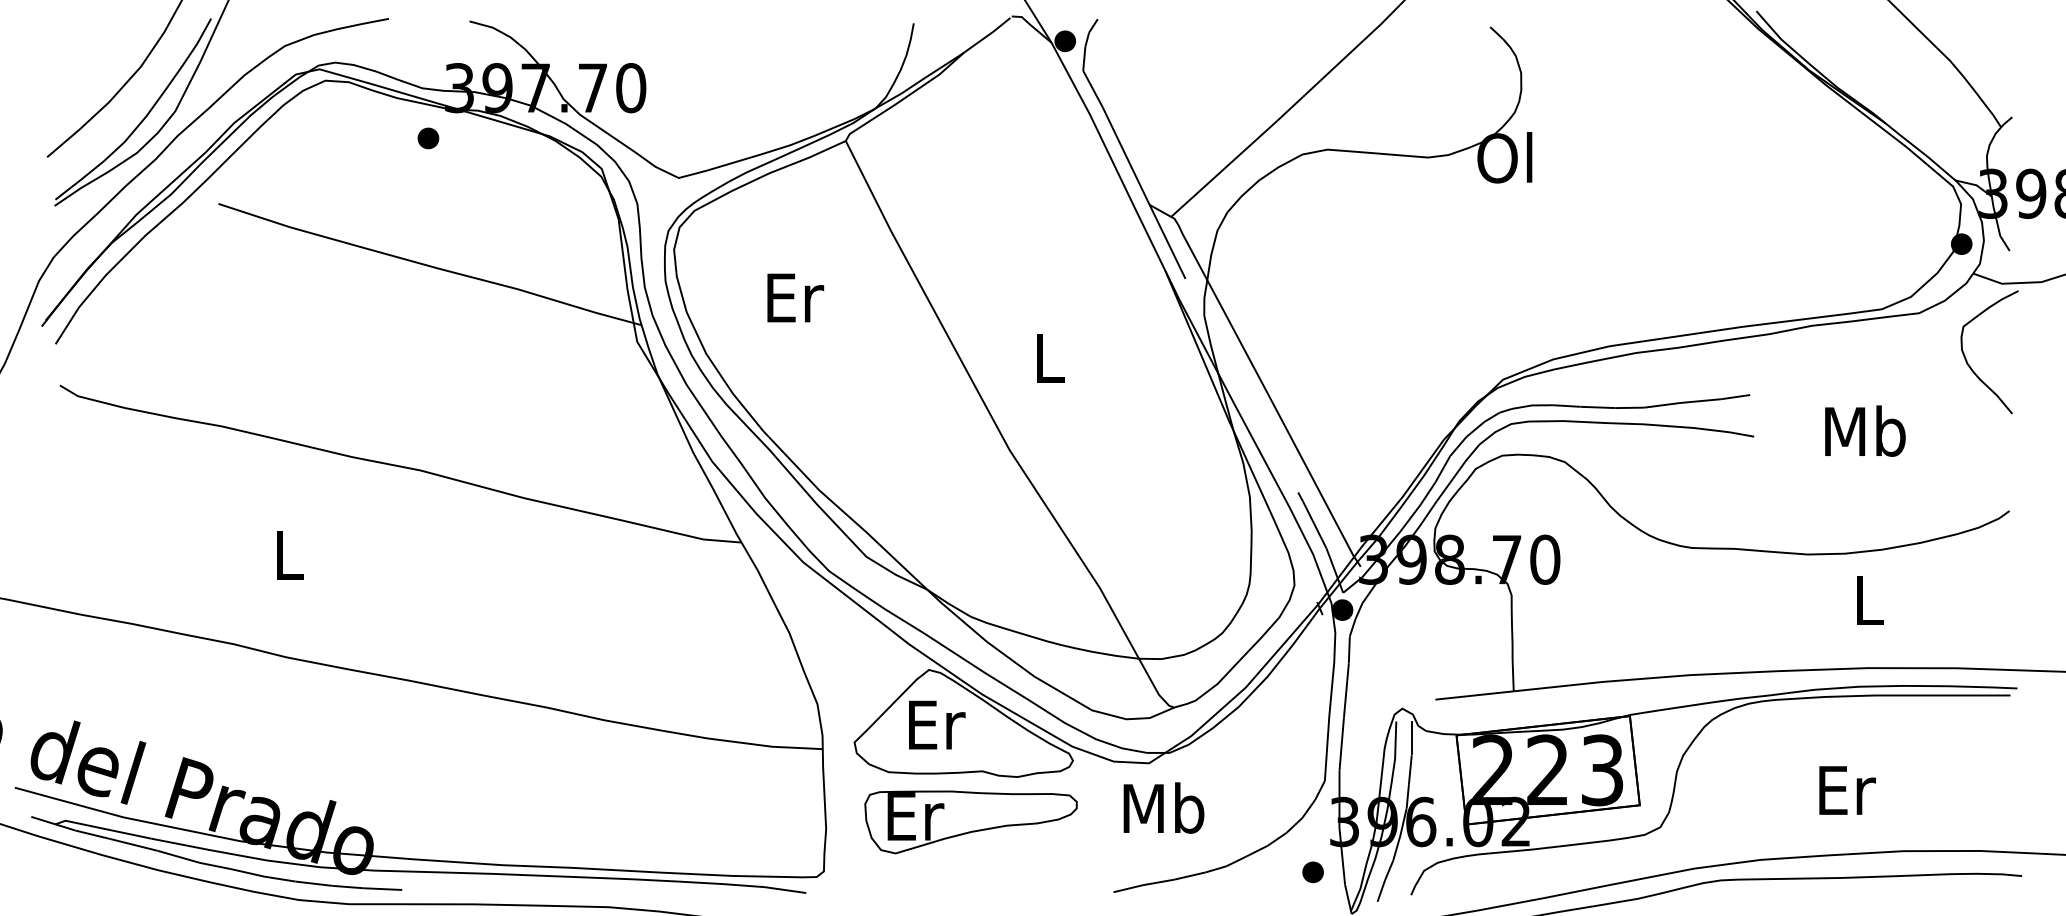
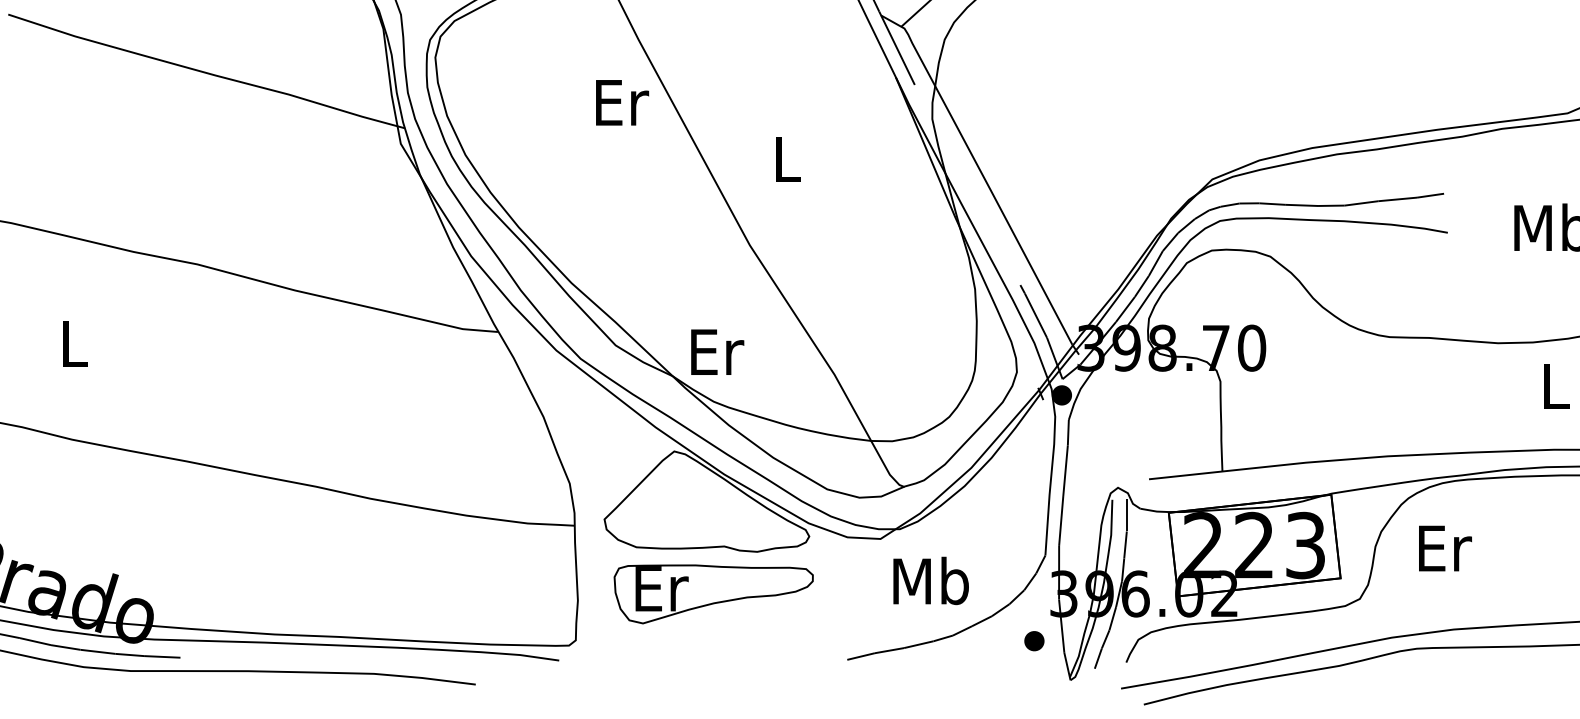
text: (795, 297) -> (622, 102), moved
text: (937, 724) -> (717, 351), moved
text: (1847, 790) -> (1445, 548), moved
text: (1163, 807) -> (930, 580), moved

